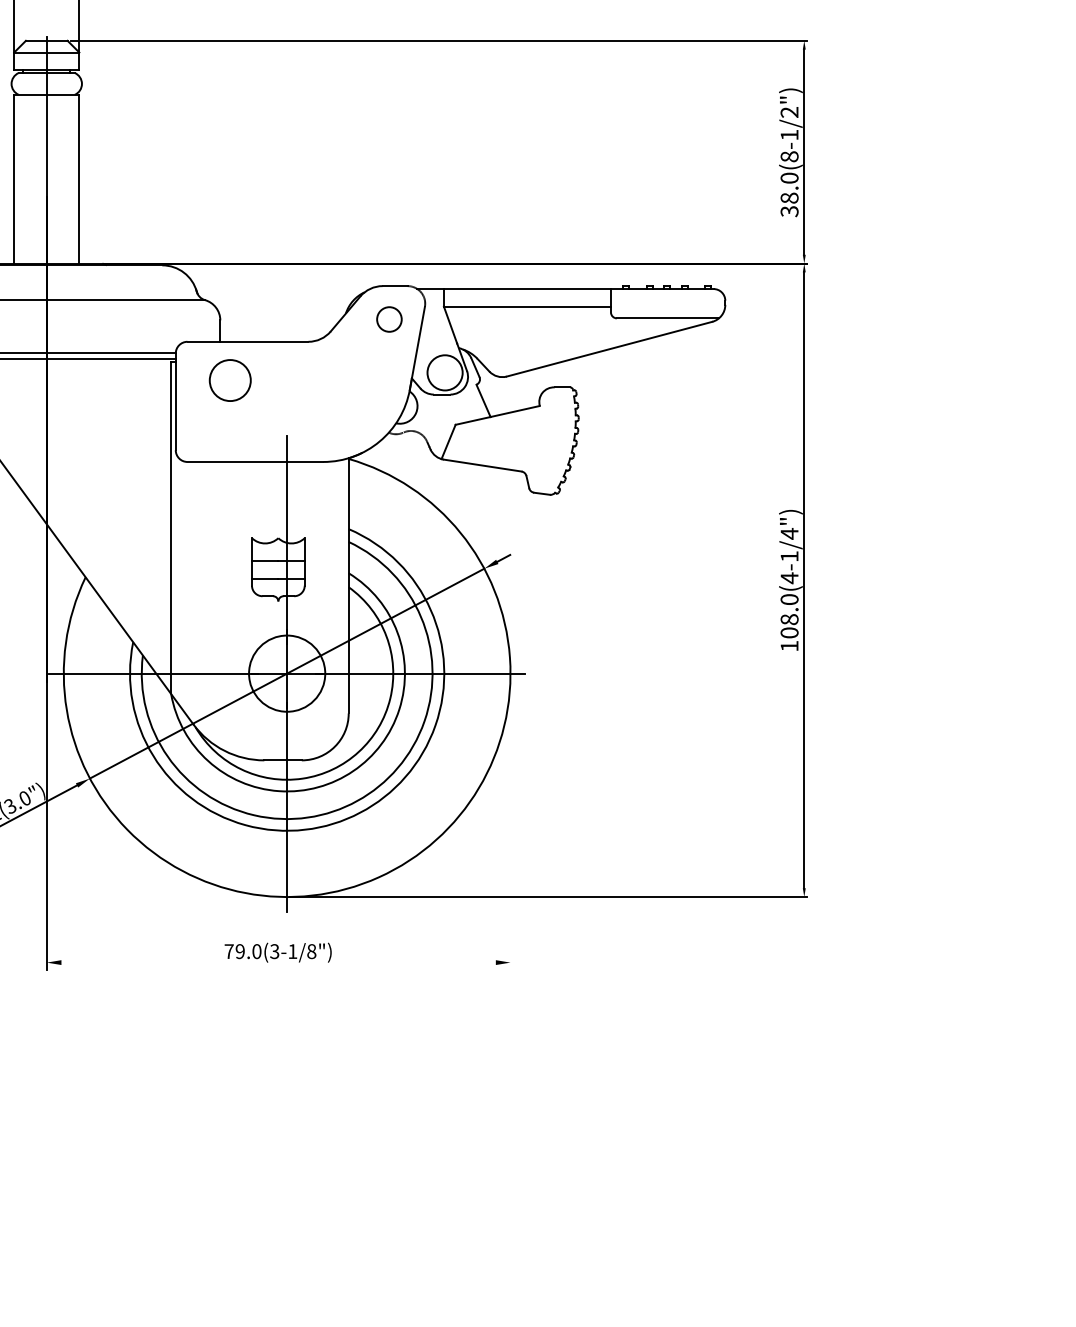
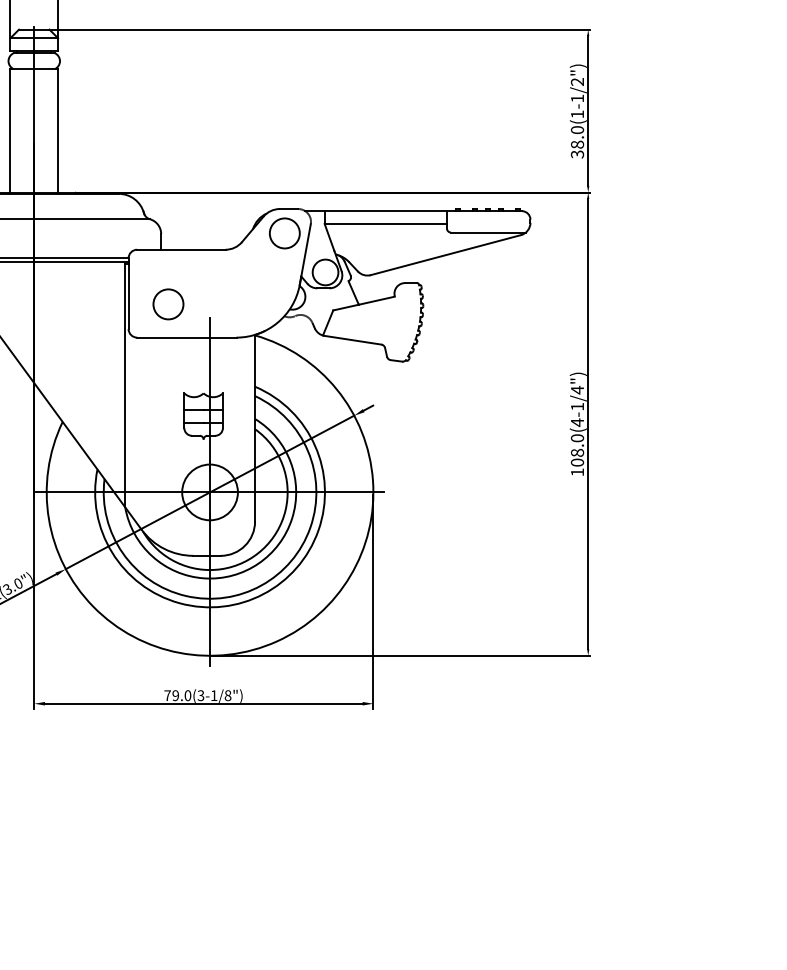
text: (789, 156) -> (577, 114), 38.0(8-1/2") -> 38.0(1-1/2")
circle: (389, 319) -> (284, 233), size x1.67
circle: (229, 380) -> (167, 304), moved
line: (510, 823) -> (373, 602), added
line: (278, 962) -> (203, 703), added

